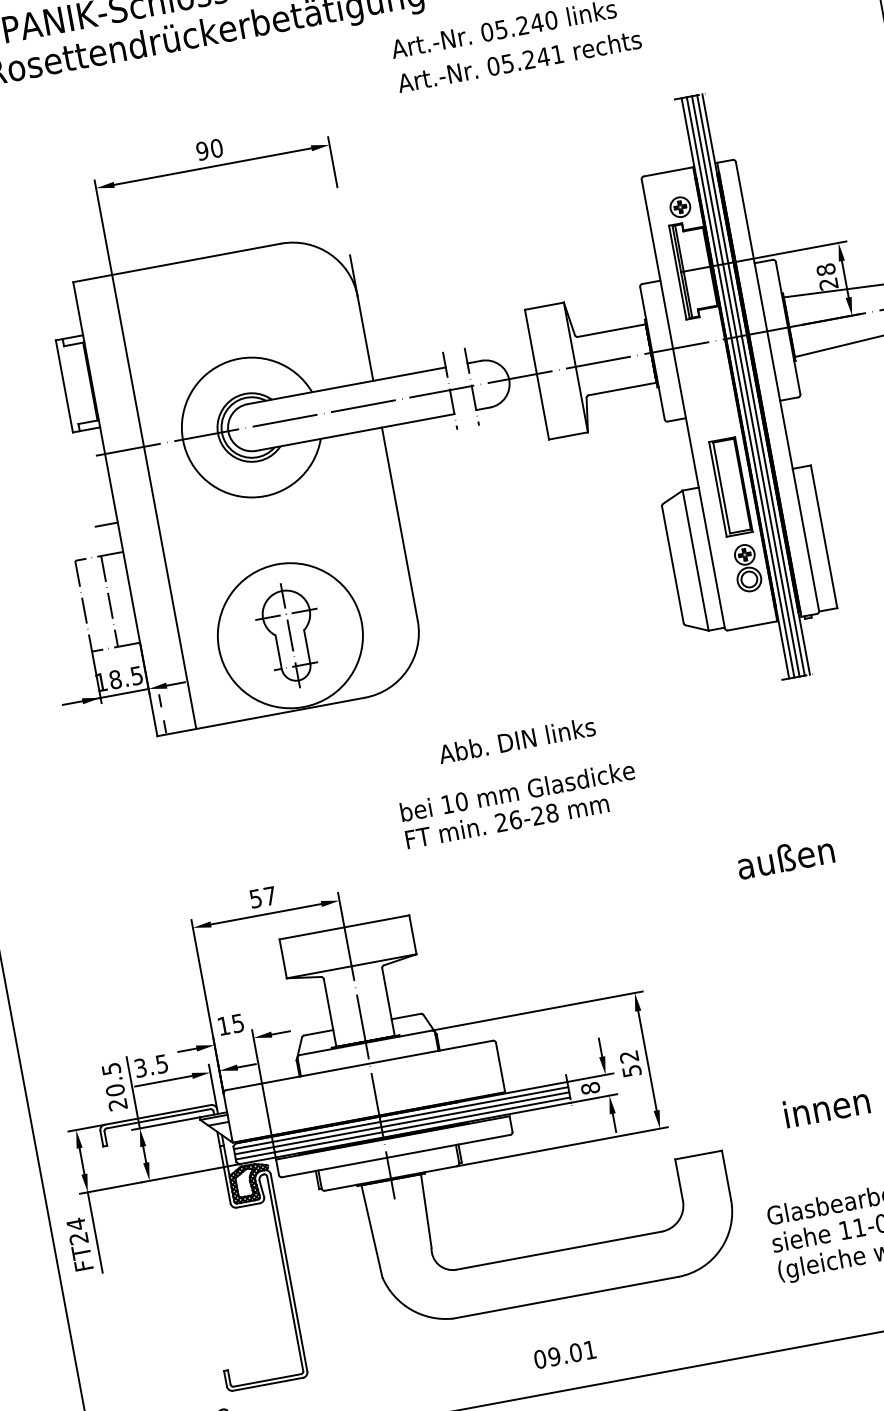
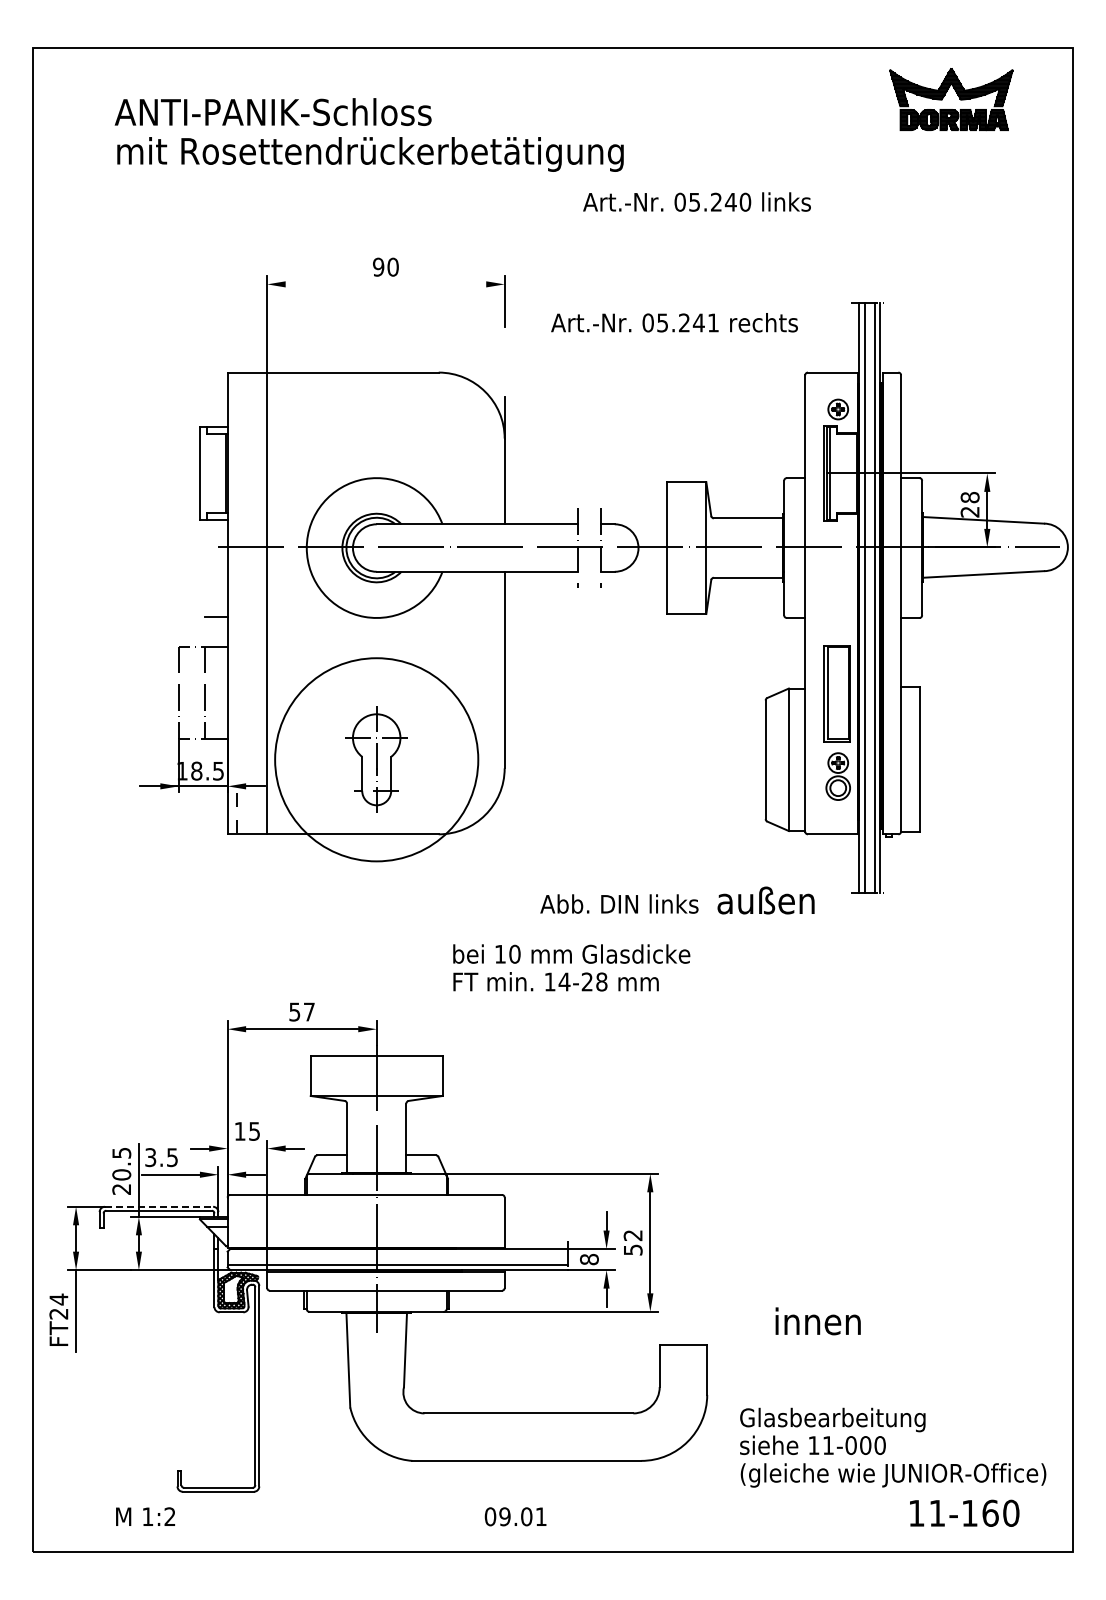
text: (519, 61) -> (674, 322), moved
line: (212, 166) -> (385, 284), removed
line: (745, 386) -> (869, 597), removed
circle: (290, 635) -> (376, 759), size x1.4
text: (516, 739) -> (619, 903), moved
text: (508, 820) -> (557, 981), 26-28 -> 14-28
text: (784, 858) -> (765, 900), moved
line: (158, 1114) -> (159, 1206), solid -> dashed
line: (400, 1118) -> (397, 1254), removed
line: (401, 1123) -> (397, 1259), removed

